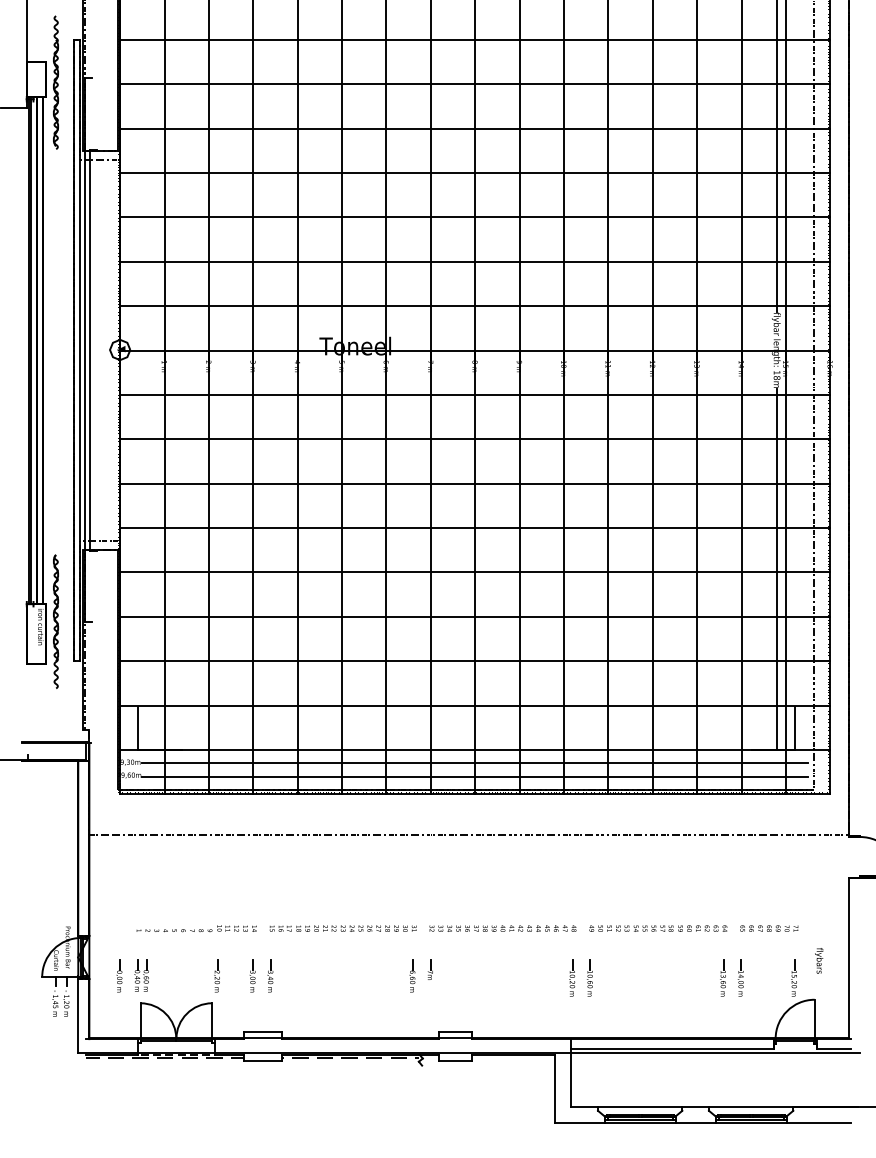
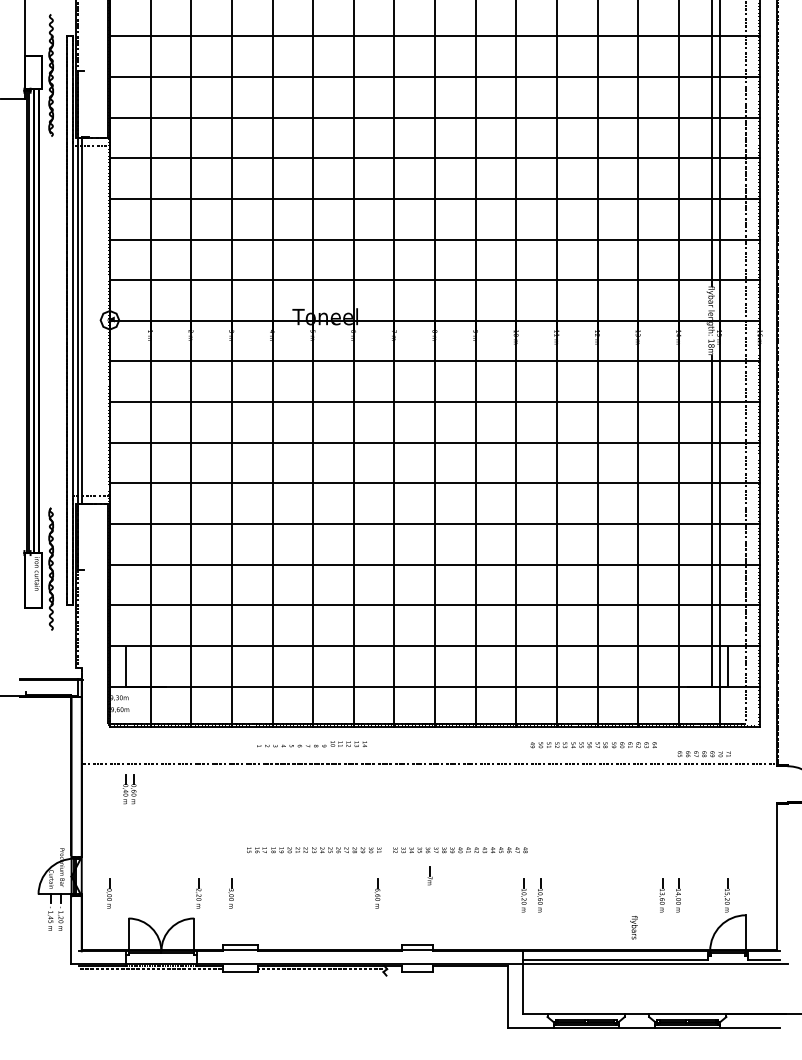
line: (474, 763) -> (434, 698), removed
line: (474, 776) -> (434, 710), removed
text: (196, 928) -> (311, 744), moved
text: (658, 928) -> (593, 745), moved
text: (768, 928) -> (703, 754), moved
text: (818, 960) -> (633, 927), moved
part: (429, 969) -> (429, 875), moved
part: (141, 975) -> (129, 789), moved
part: (270, 975) -> (247, 893), removed

